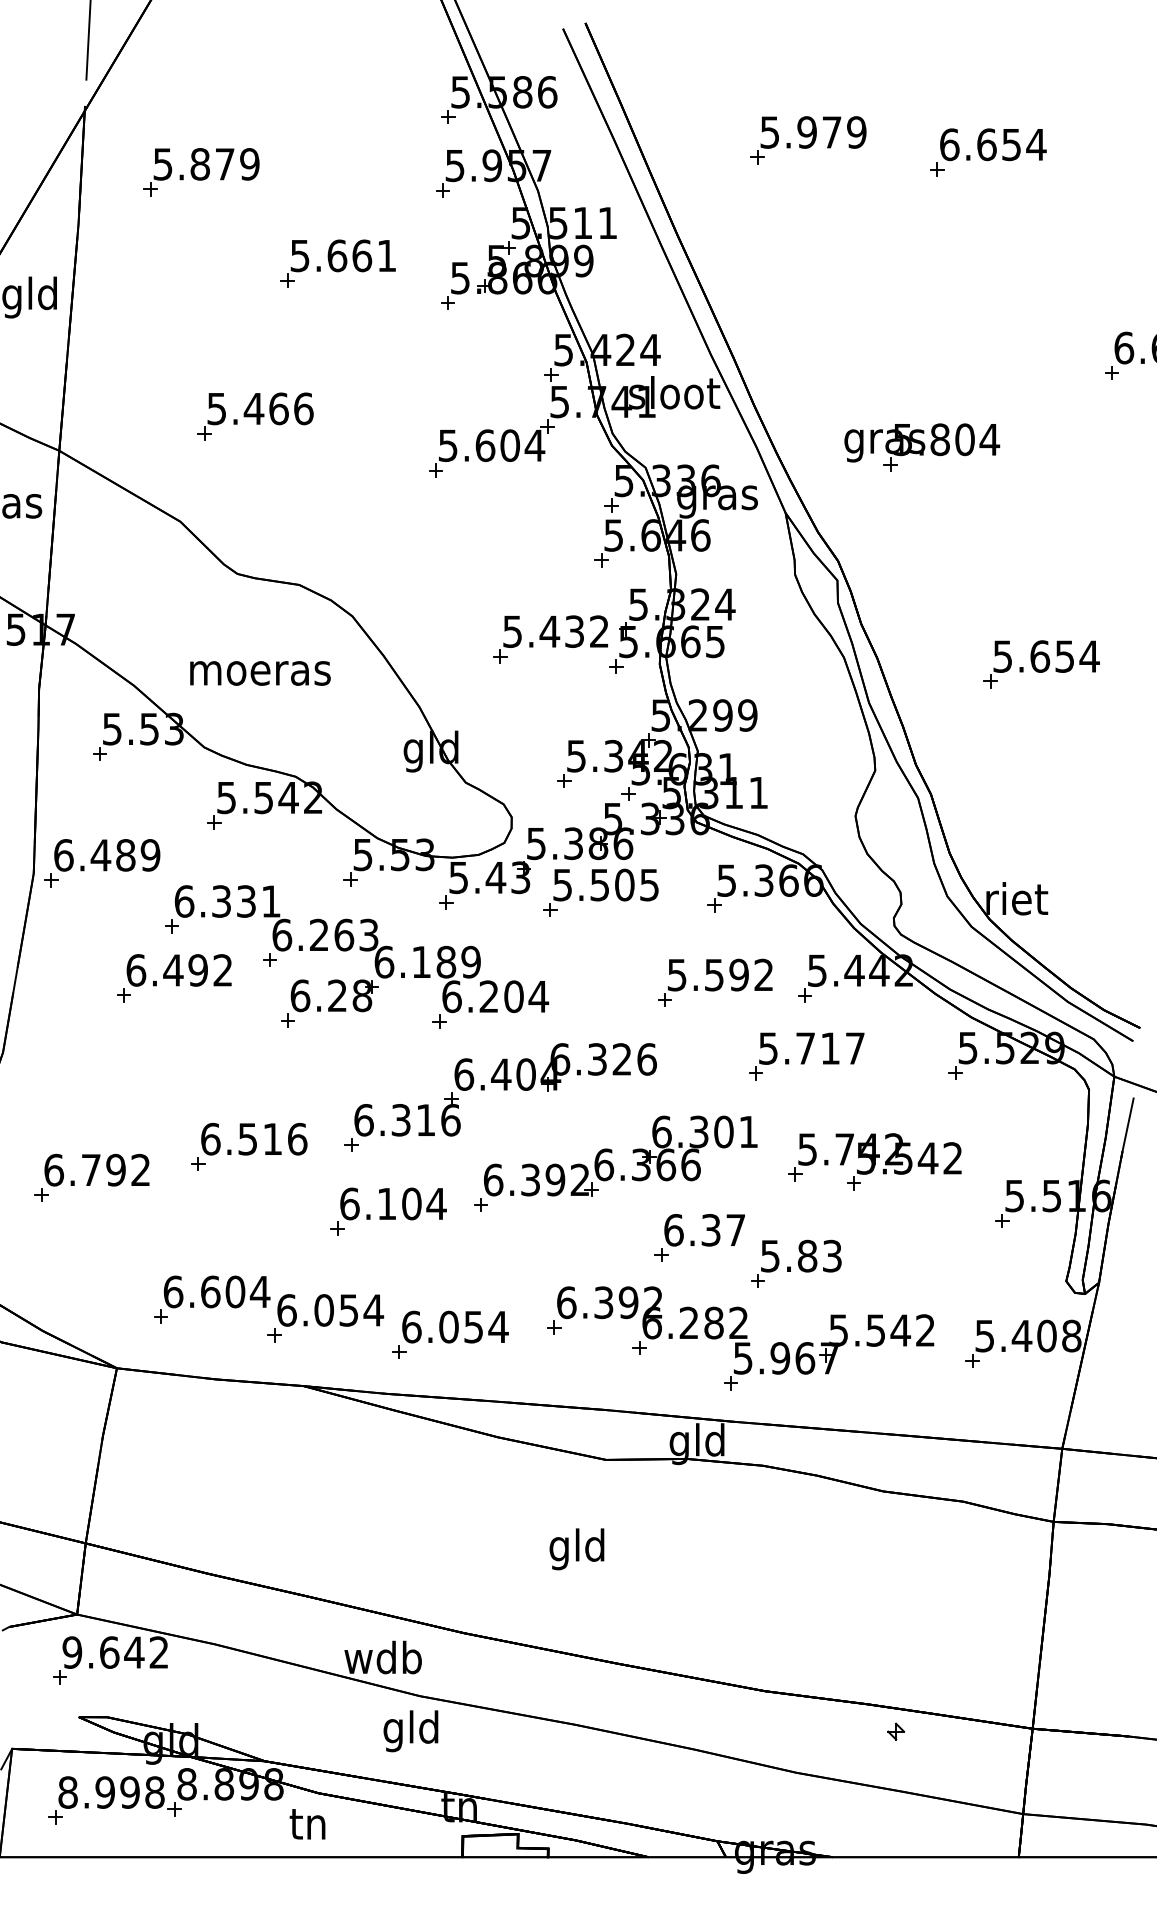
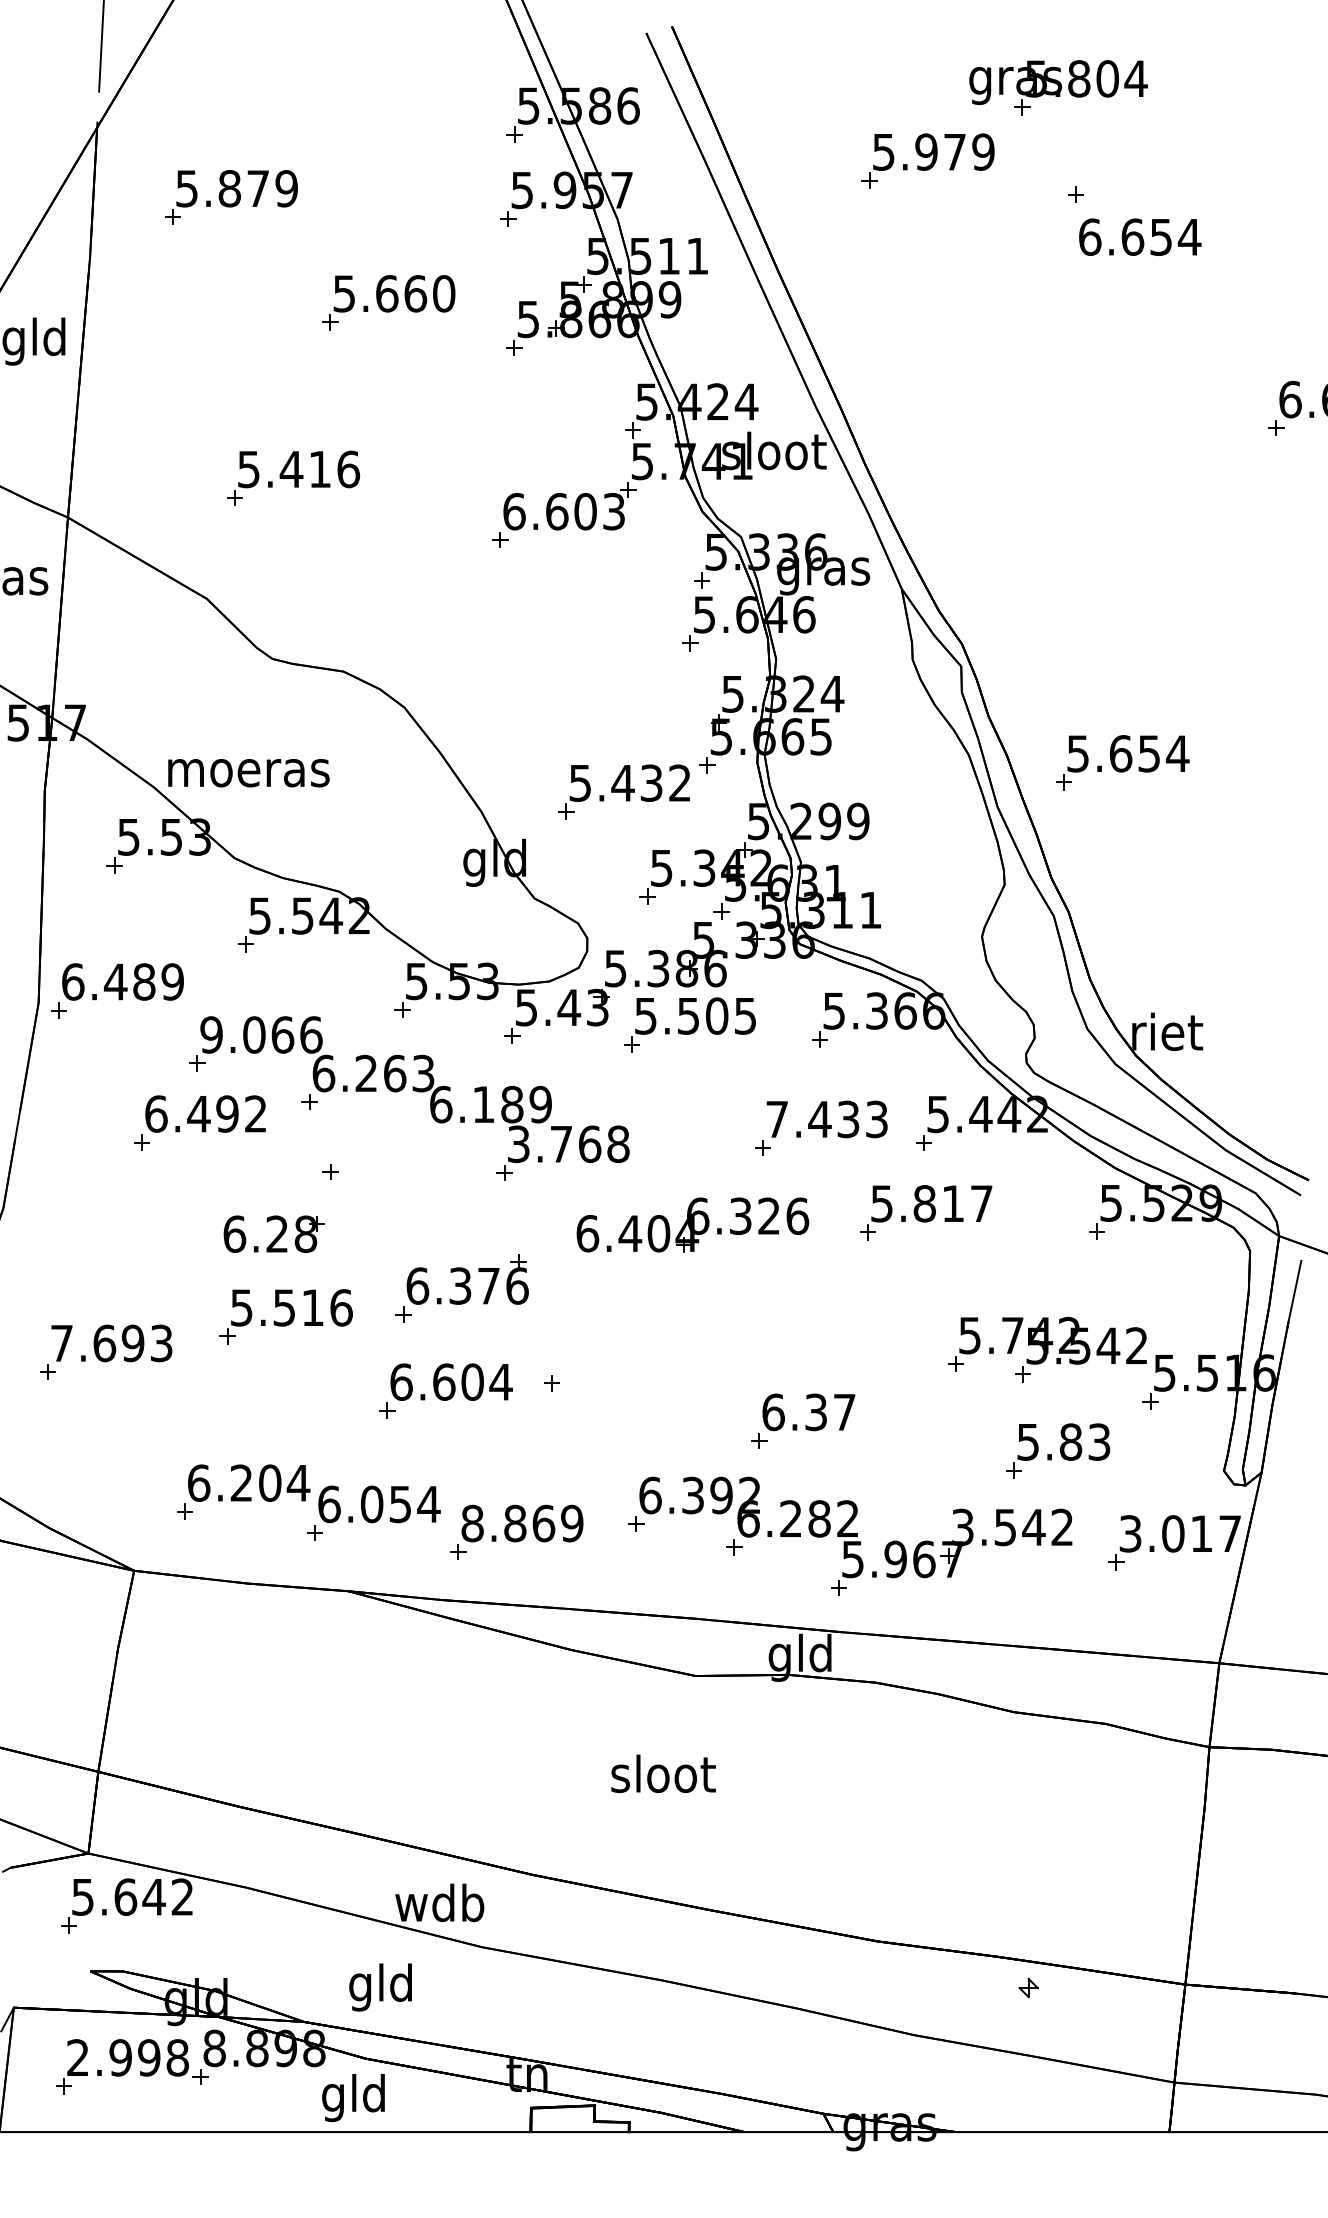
text: (993, 144) -> (1140, 236), moved
text: (387, 255) -> (444, 293), 5.661 -> 5.660
text: (279, 408) -> (320, 469), 5.466 -> 5.416
text: (491, 445) -> (564, 511), 5.604 -> 6.603
part: (922, 447) -> (1058, 87), moved
part: (550, 638) -> (623, 791), moved
part: (1041, 664) -> (1122, 762), moved
text: (260, 673) -> (248, 773), moved
text: (227, 901) -> (261, 1034), 6.331 -> 9.066
text: (720, 975) -> (826, 1119), 5.592 -> 7.433
part: (334, 995) -> (273, 1233), moved
text: (495, 996) -> (568, 1144), 6.204 -> 3.768
text: (805, 1048) -> (924, 1203), 5.717 -> 5.817
part: (555, 1066) -> (692, 1224), moved
text: (425, 1120) -> (488, 1286), 6.316 -> 6.376
text: (210, 1138) -> (241, 1307), 6.516 -> 5.516
part: (612, 1153) -> (702, 1324), removed
part: (875, 1161) -> (1047, 1349), moved
text: (97, 1170) -> (111, 1343), 6.792 -> 7.693
text: (387, 1203) -> (444, 1381), 6.104 -> 6.604
part: (796, 1263) -> (1058, 1450), moved
text: (210, 1291) -> (241, 1482), 6.604 -> 6.204
text: (455, 1327) -> (522, 1523), 6.054 -> 8.869
text: (839, 1329) -> (963, 1526), 5.542 -> 3.542
text: (1028, 1335) -> (1180, 1533), 5.408 -> 3.017
text: (578, 1549) -> (663, 1778), gld -> sloot
text: (71, 1651) -> (82, 1896), 9.642 -> 5.642
text: (410, 1731) -> (380, 1987), moved
text: (68, 1792) -> (78, 2057), 8.998 -> 2.998
text: (308, 1827) -> (353, 2098), tn -> gld

